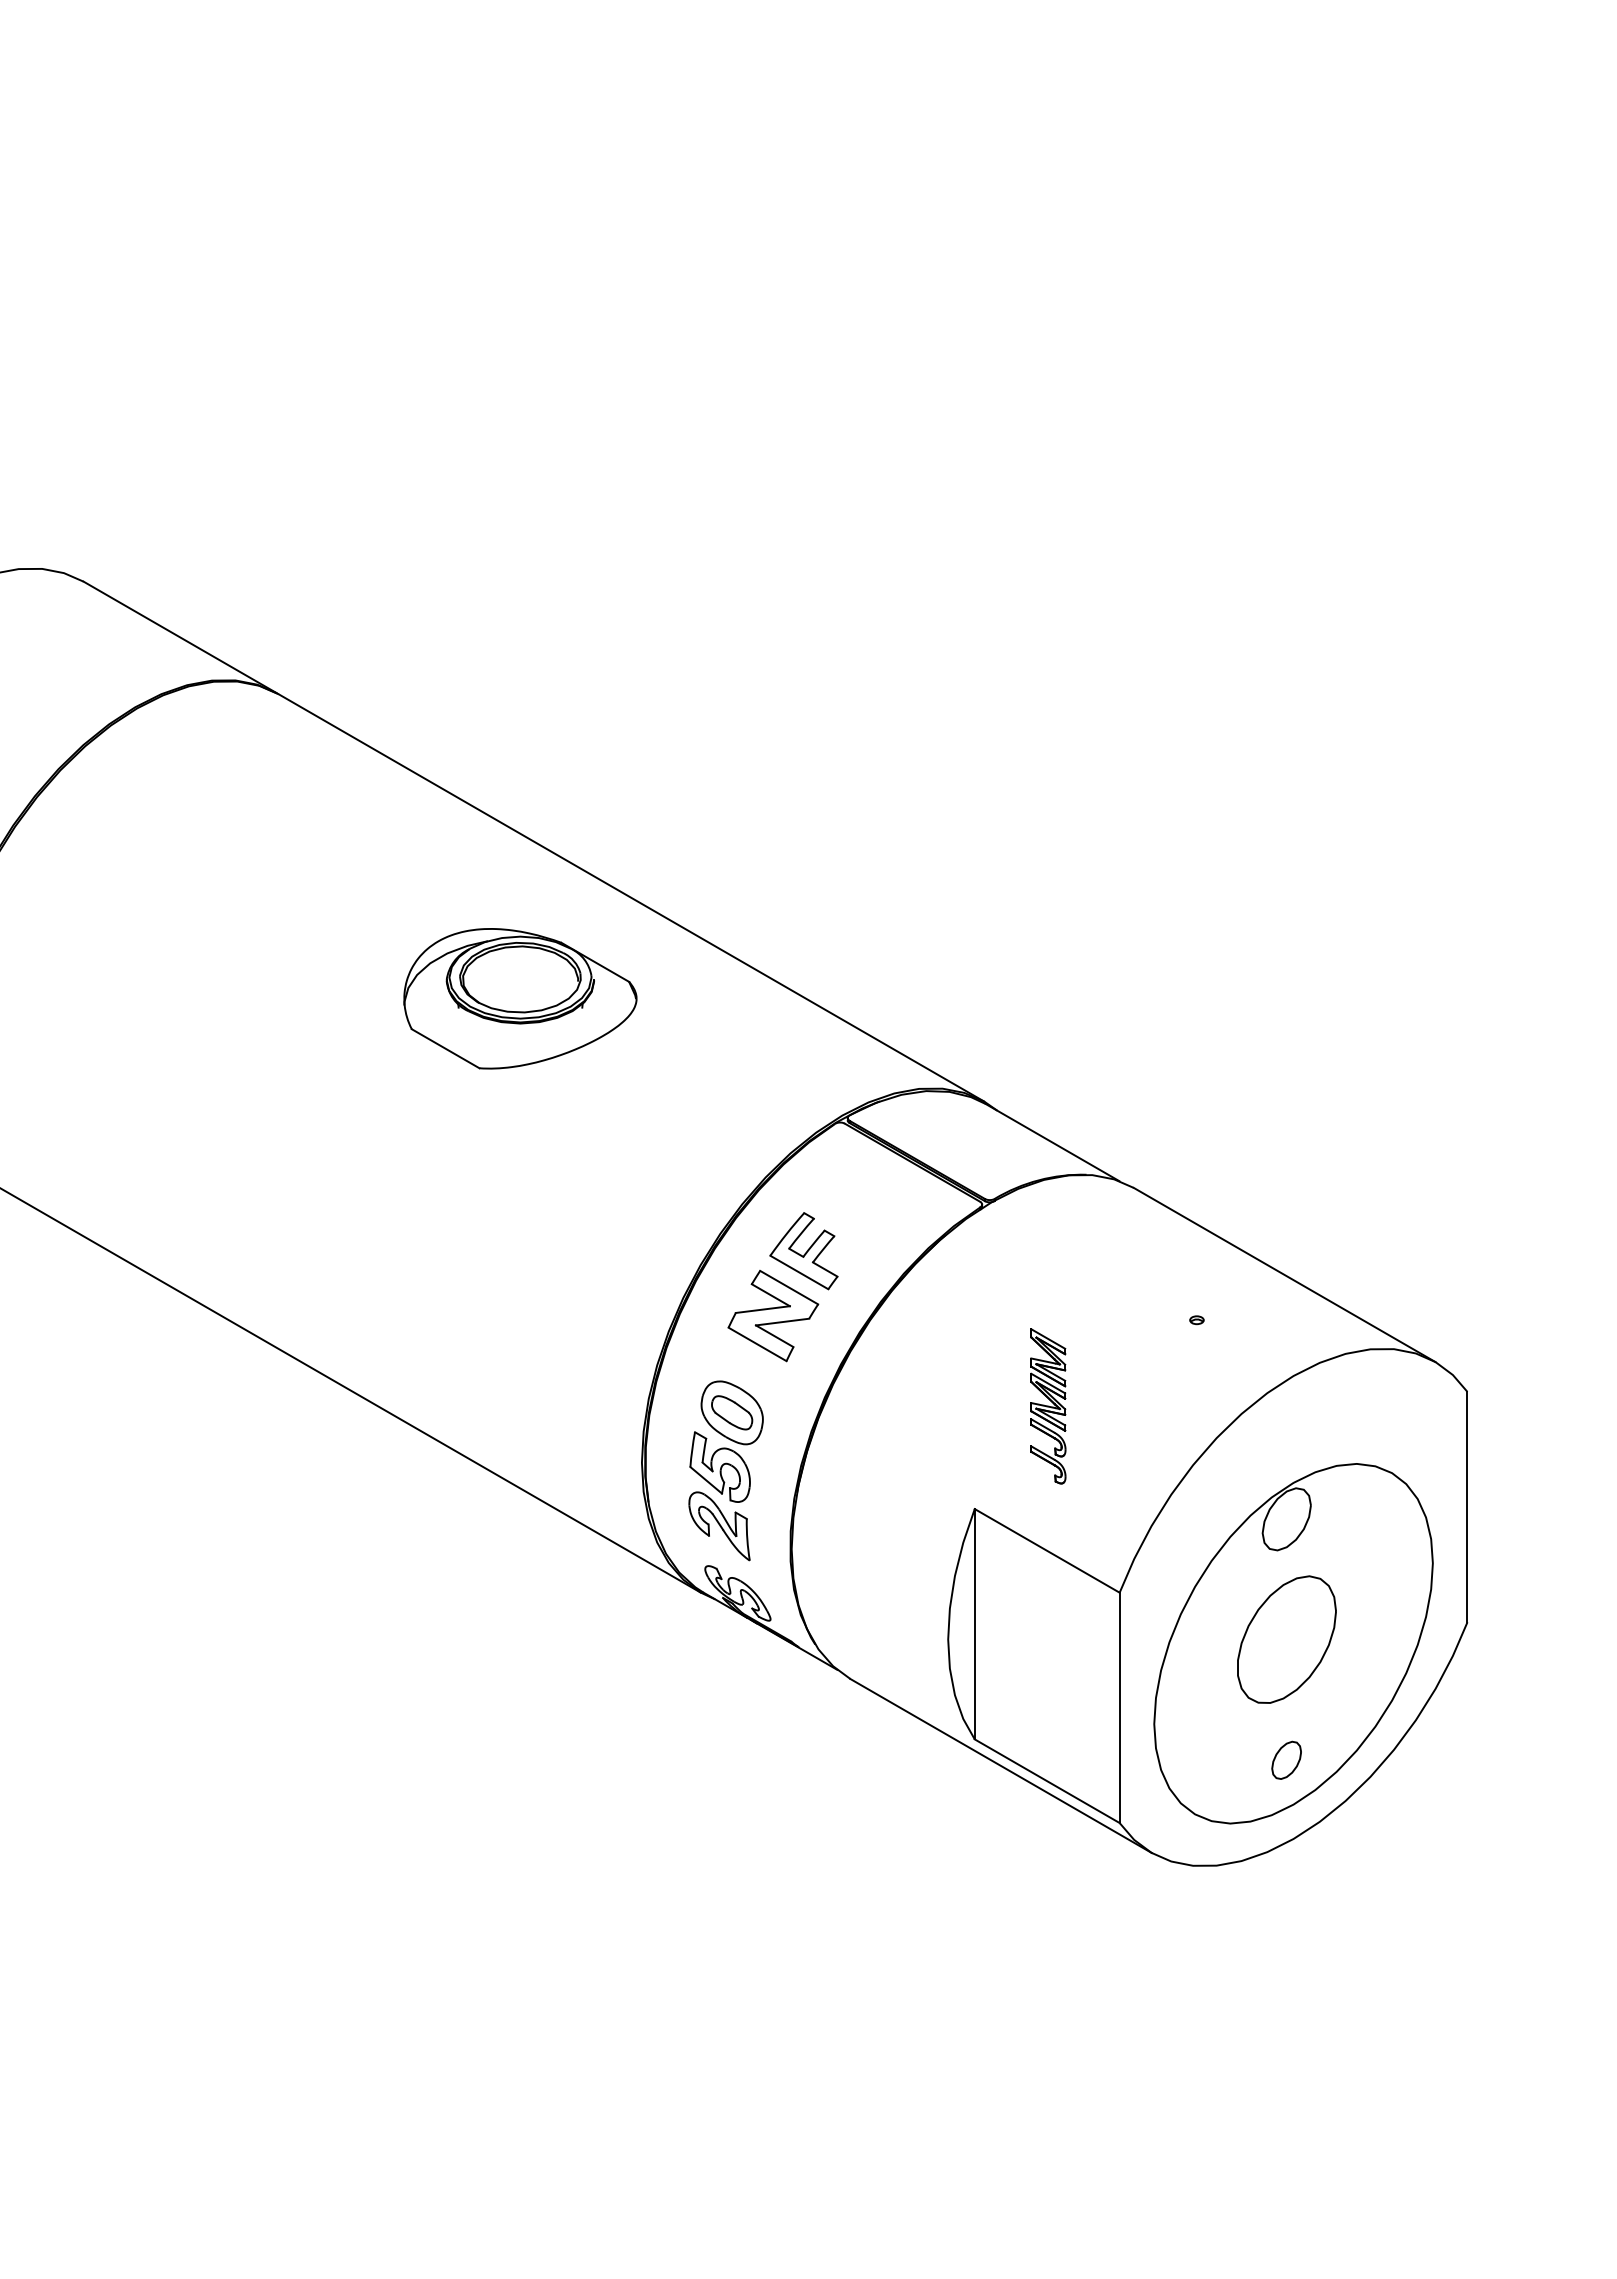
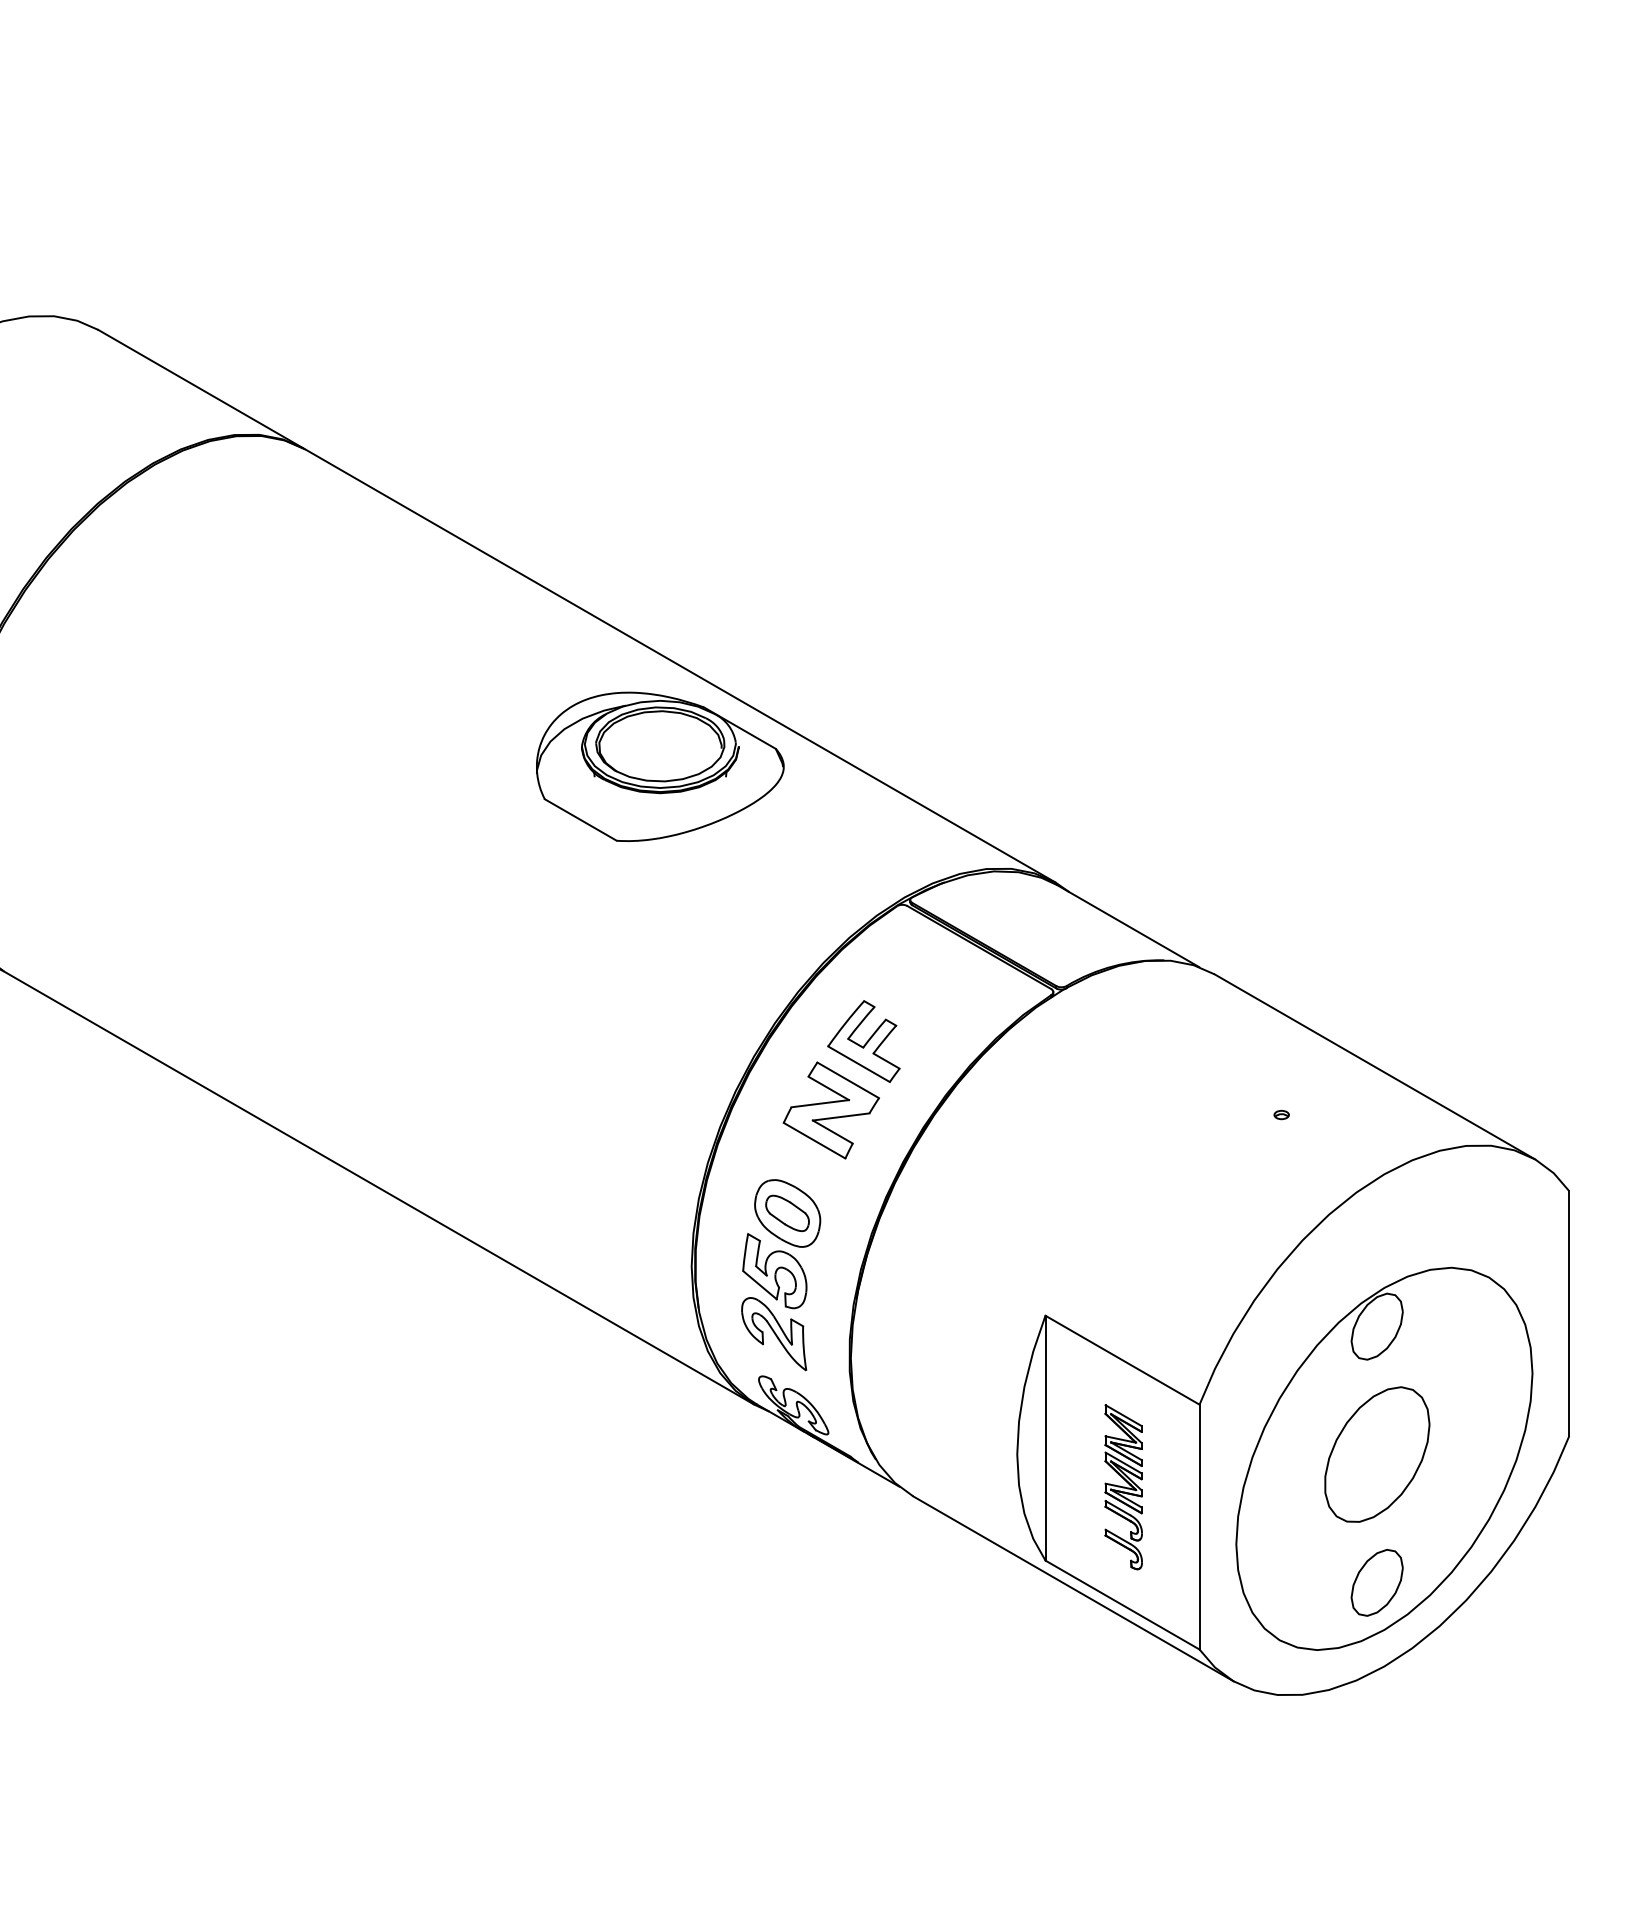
part: (520, 998) -> (660, 766), moved
part: (1048, 1406) -> (1123, 1487), moved
part: (1286, 1760) -> (1376, 1583), size x1.67

